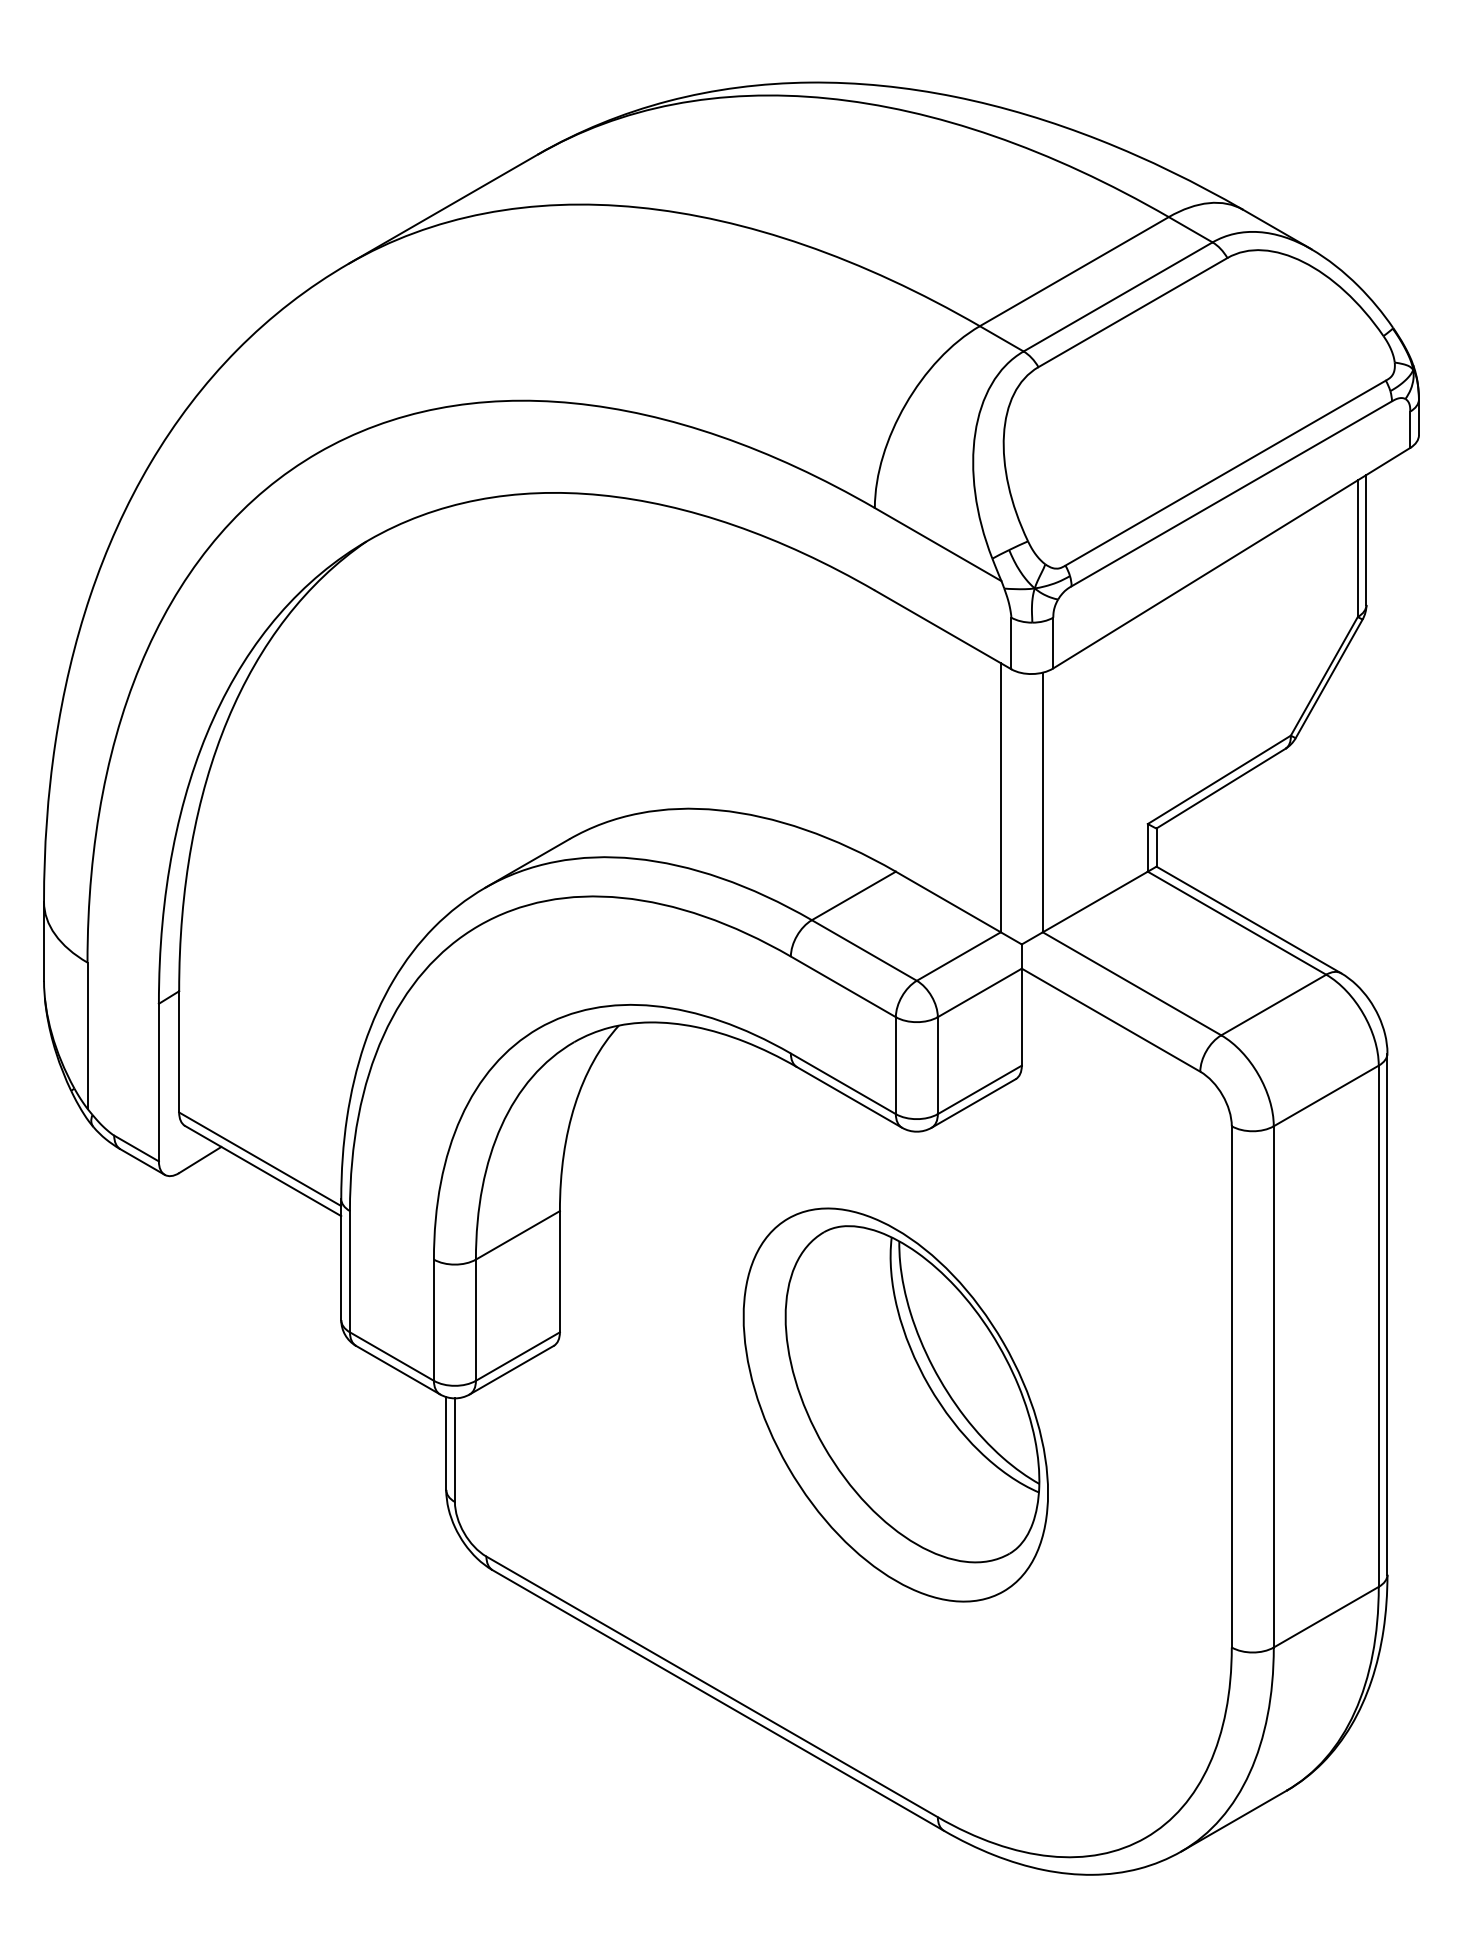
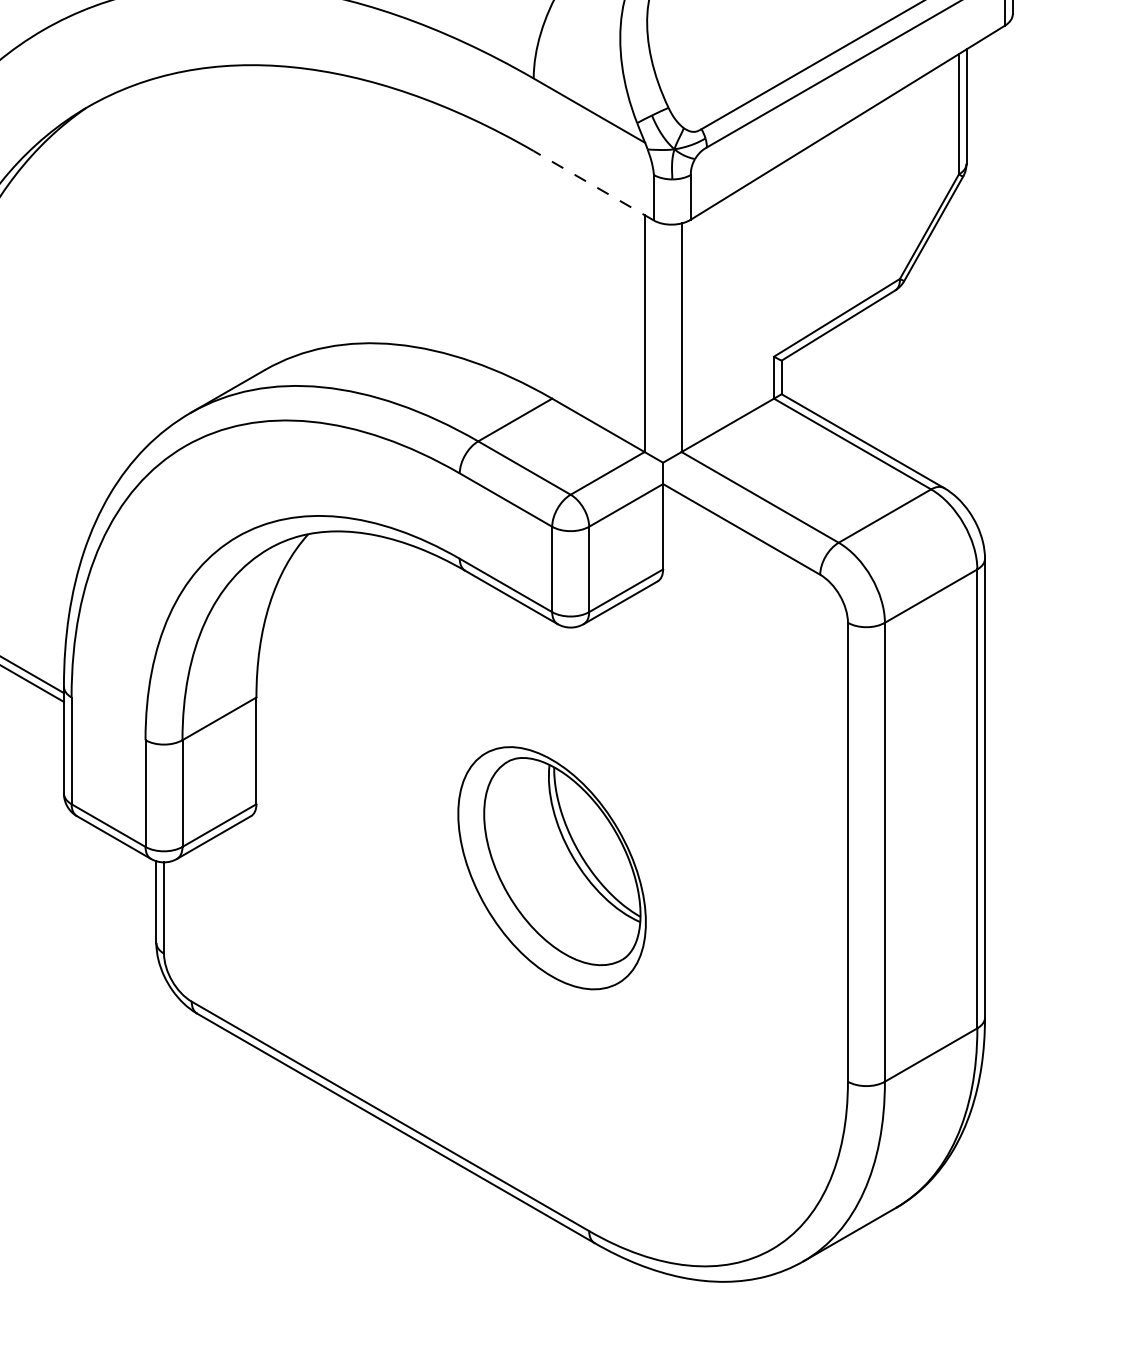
line: (943, 629) -> (594, 185), solid -> dashed
part: (895, 1404) -> (551, 867), size x0.7

